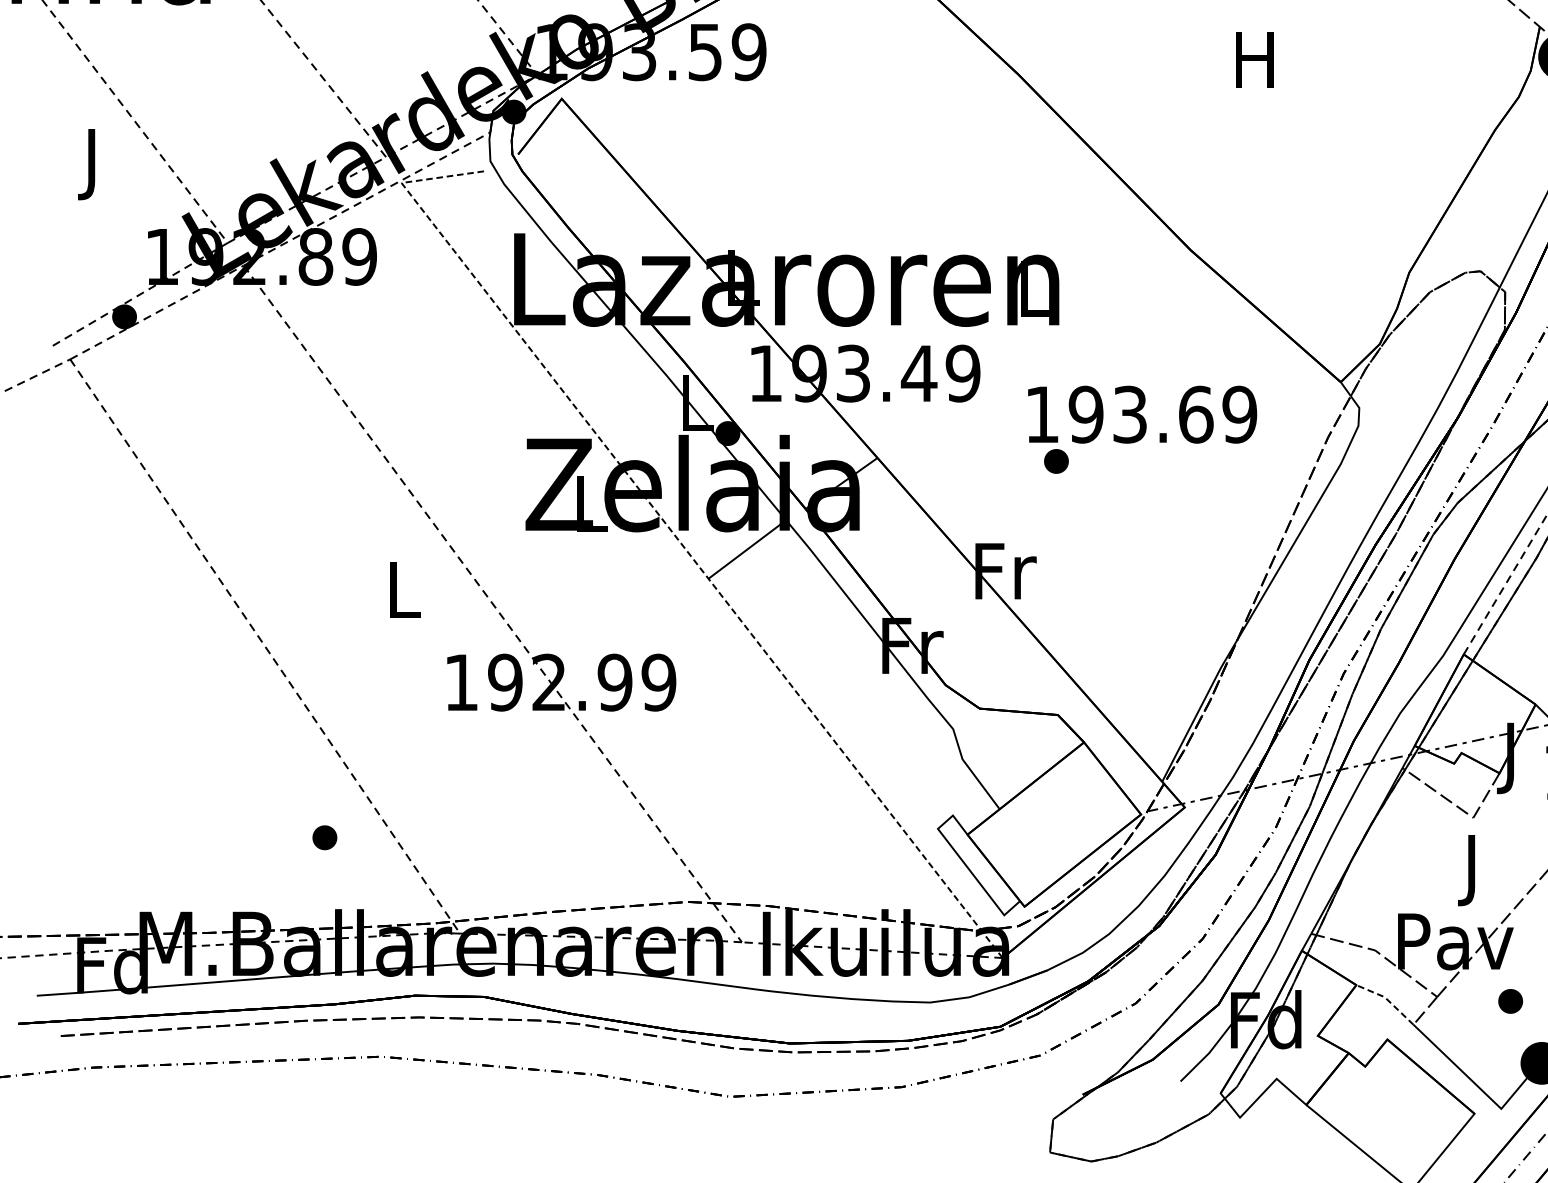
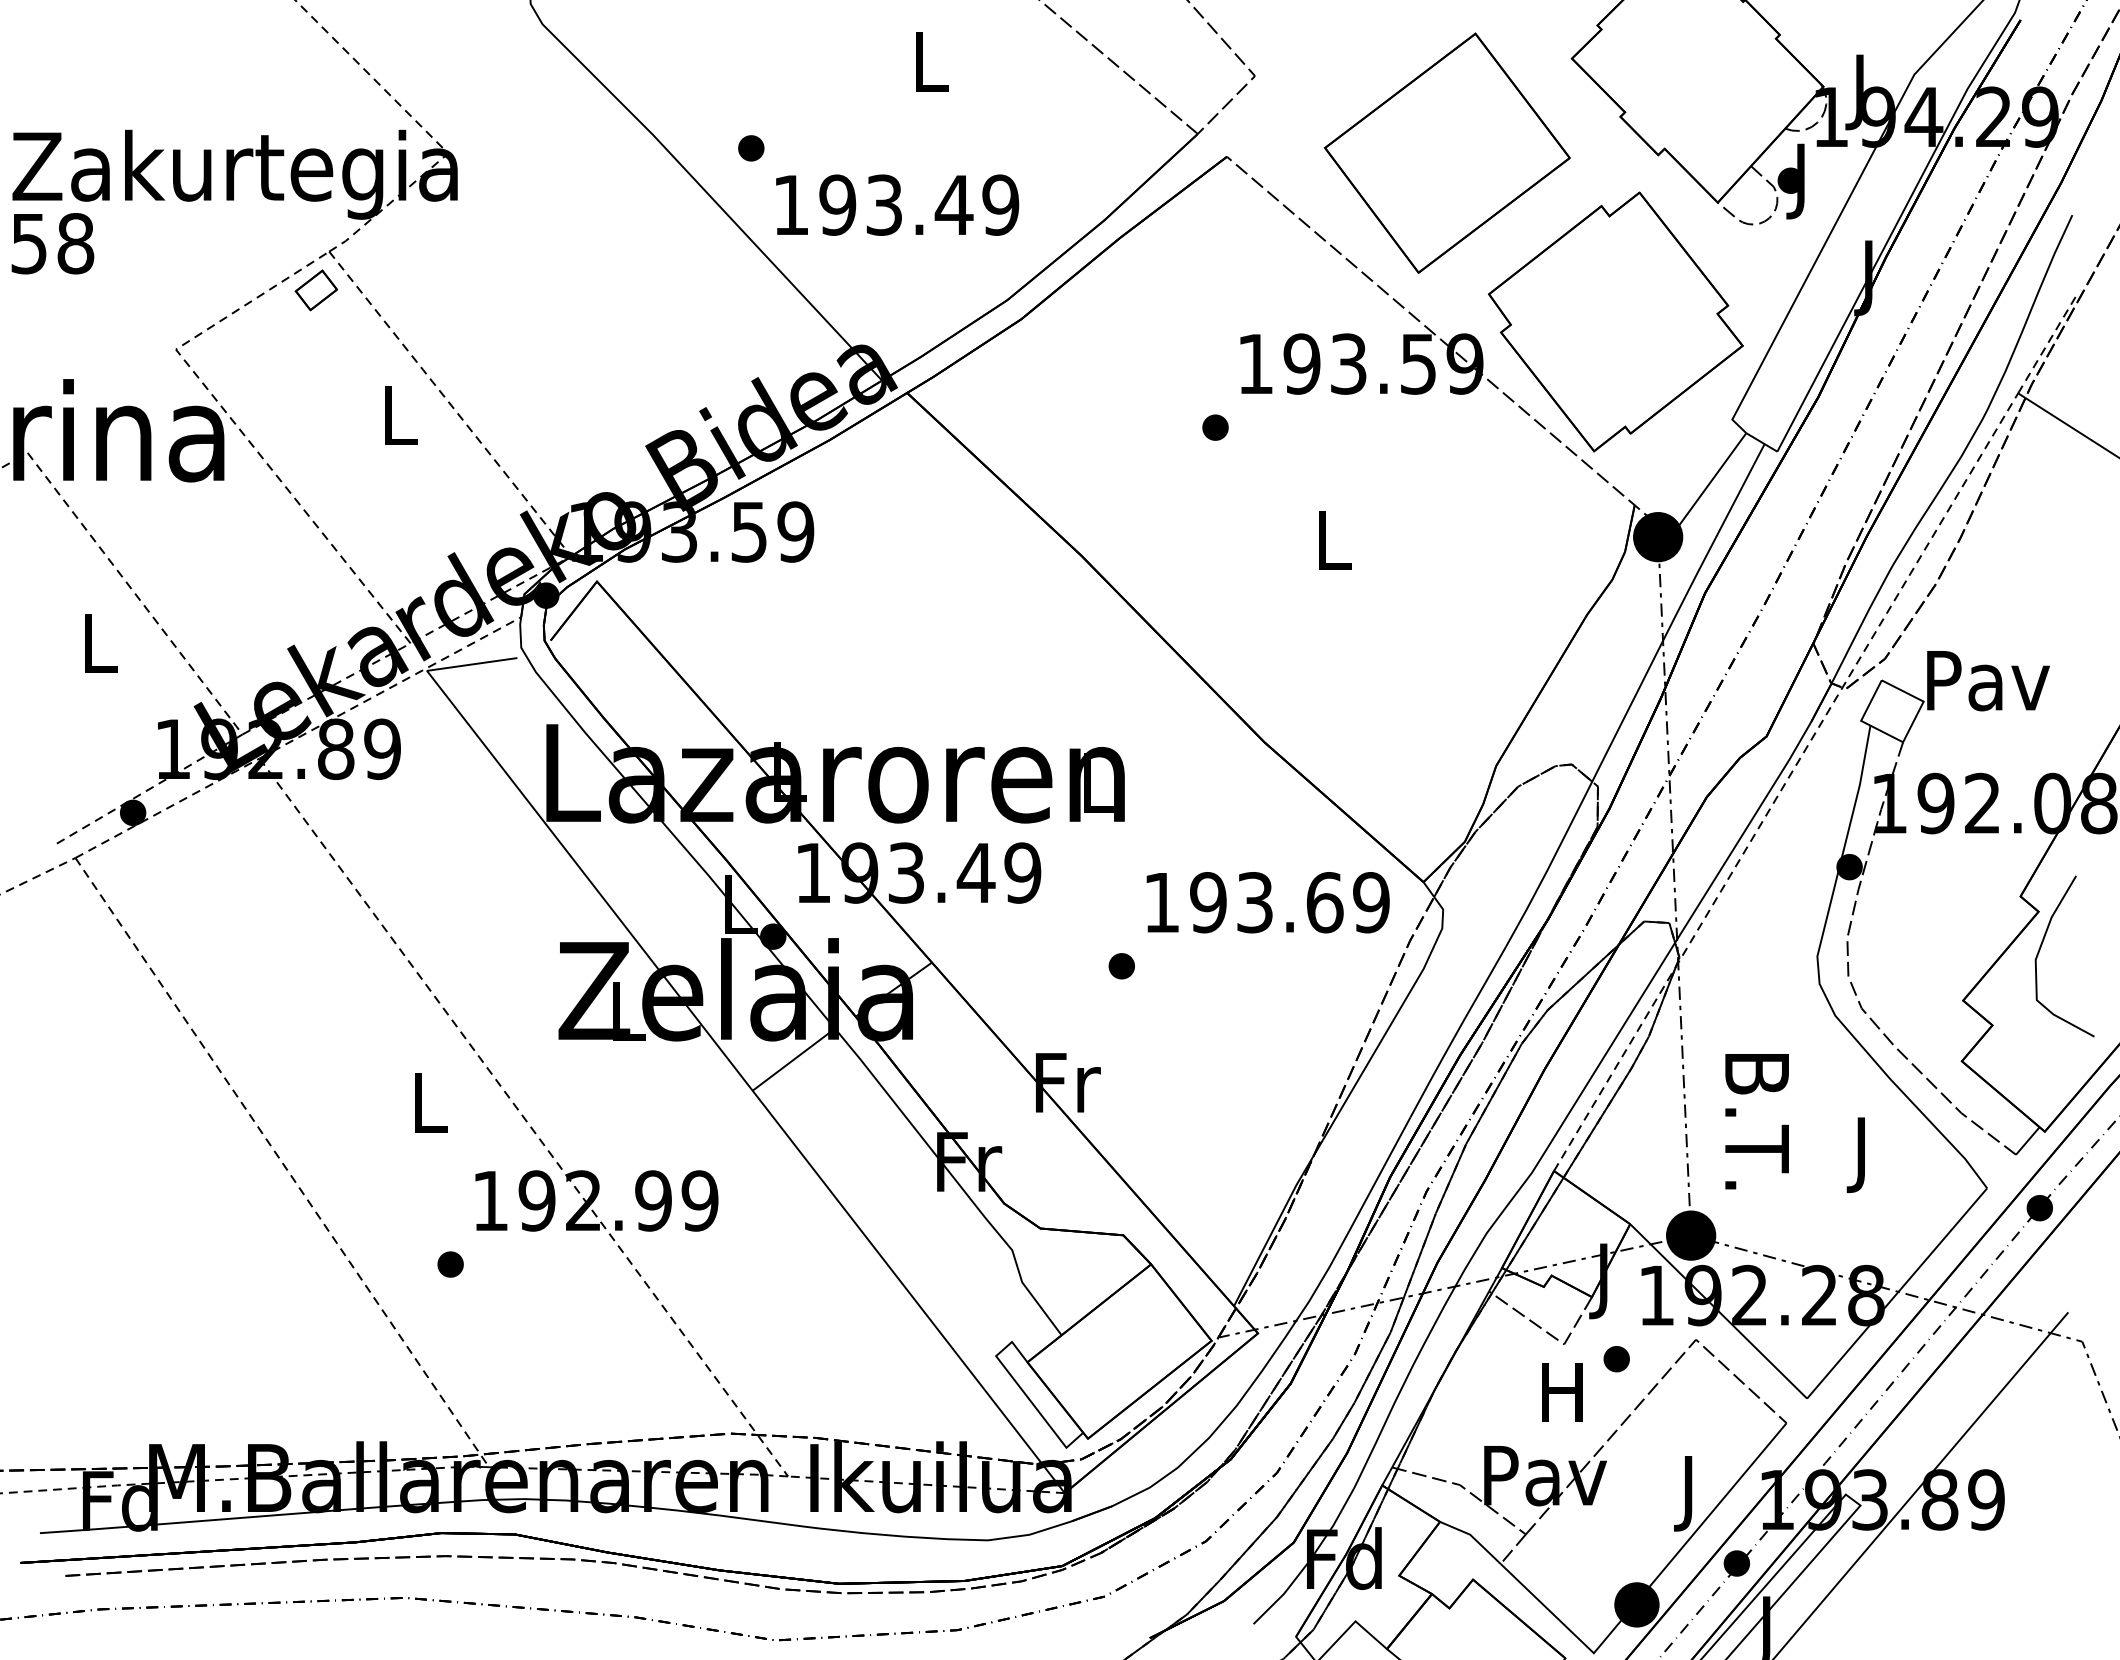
text: (1255, 60) -> (1332, 540), H -> L
text: (93, 164) -> (100, 651), J -> L
text: (1141, 414) -> (1267, 902), moved
line: (675, 536) -> (717, 1045), dashed -> solid
part: (324, 837) -> (450, 1264), moved
text: (1471, 870) -> (1562, 1400), J -> H
line: (1387, 999) -> (1473, 1537), dashed -> solid
part: (1510, 1001) -> (1616, 1359), moved

